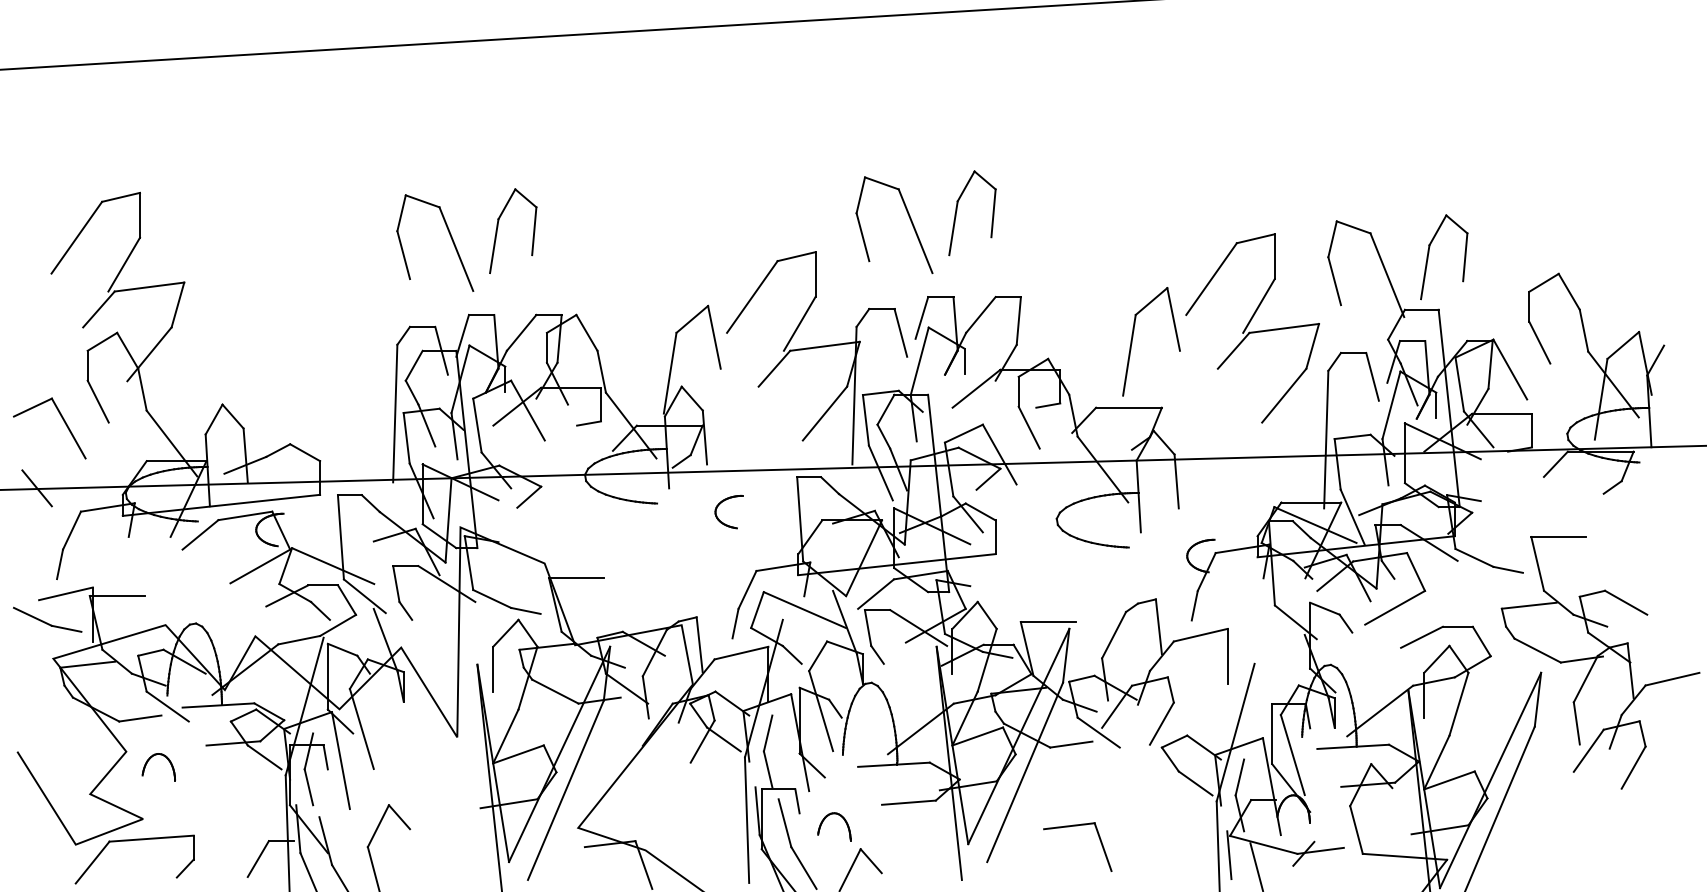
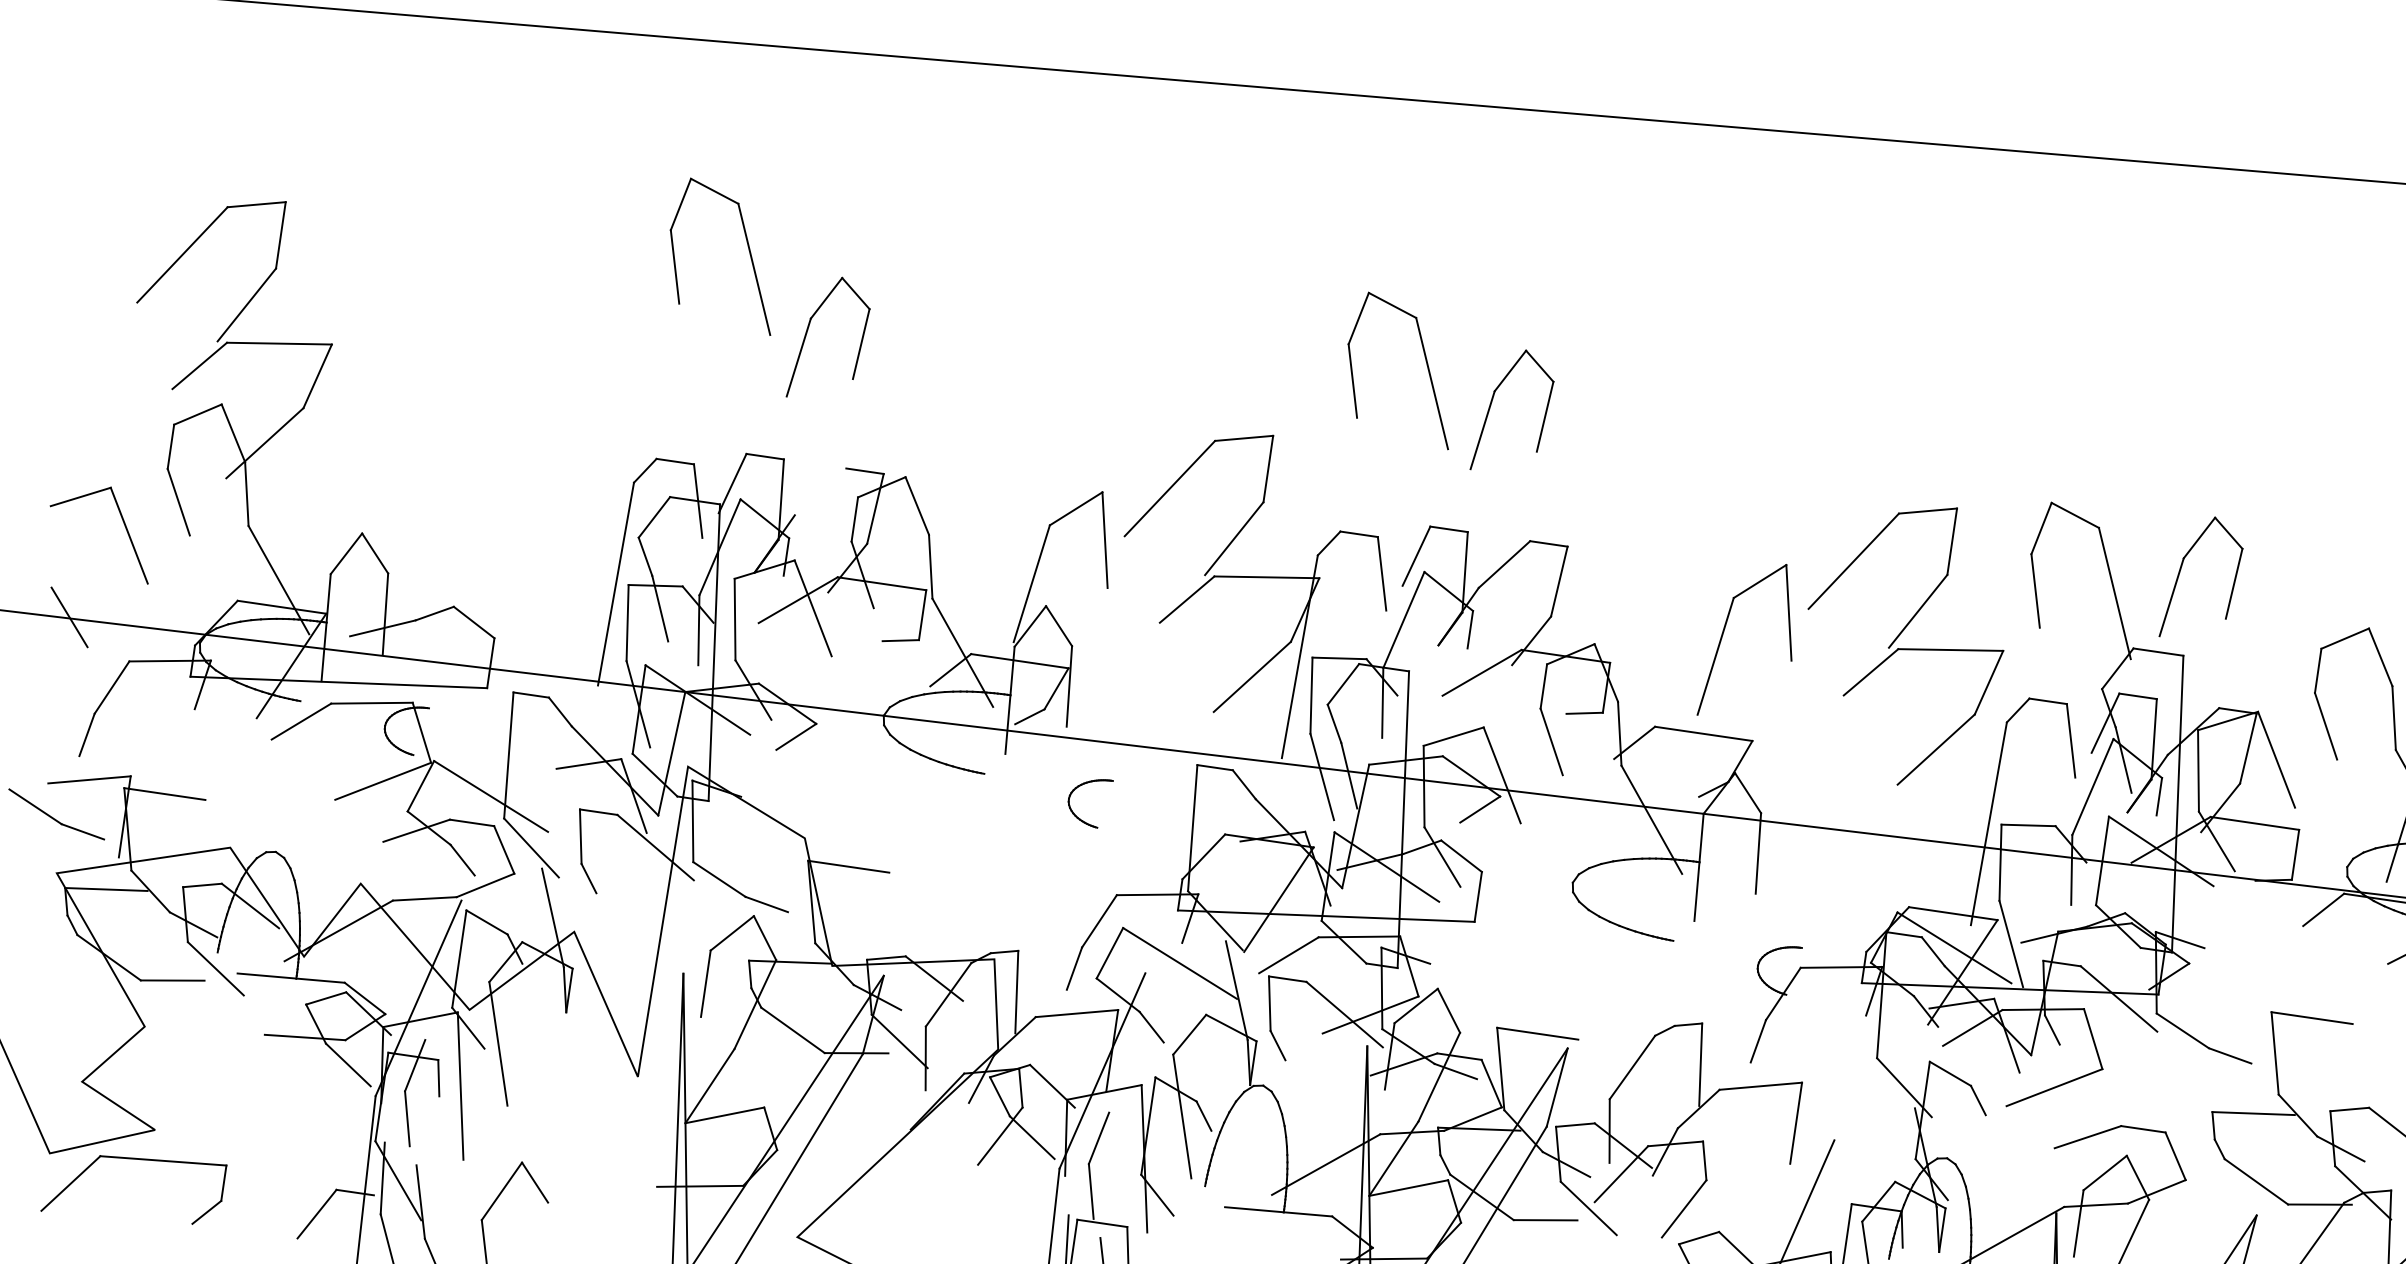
part: (909, 219) -> (1425, 364), moved
part: (449, 235) -> (747, 247), moved
line: (521, 332) -> (820, 491), removed
part: (150, 759) -> (178, 1043), removed

